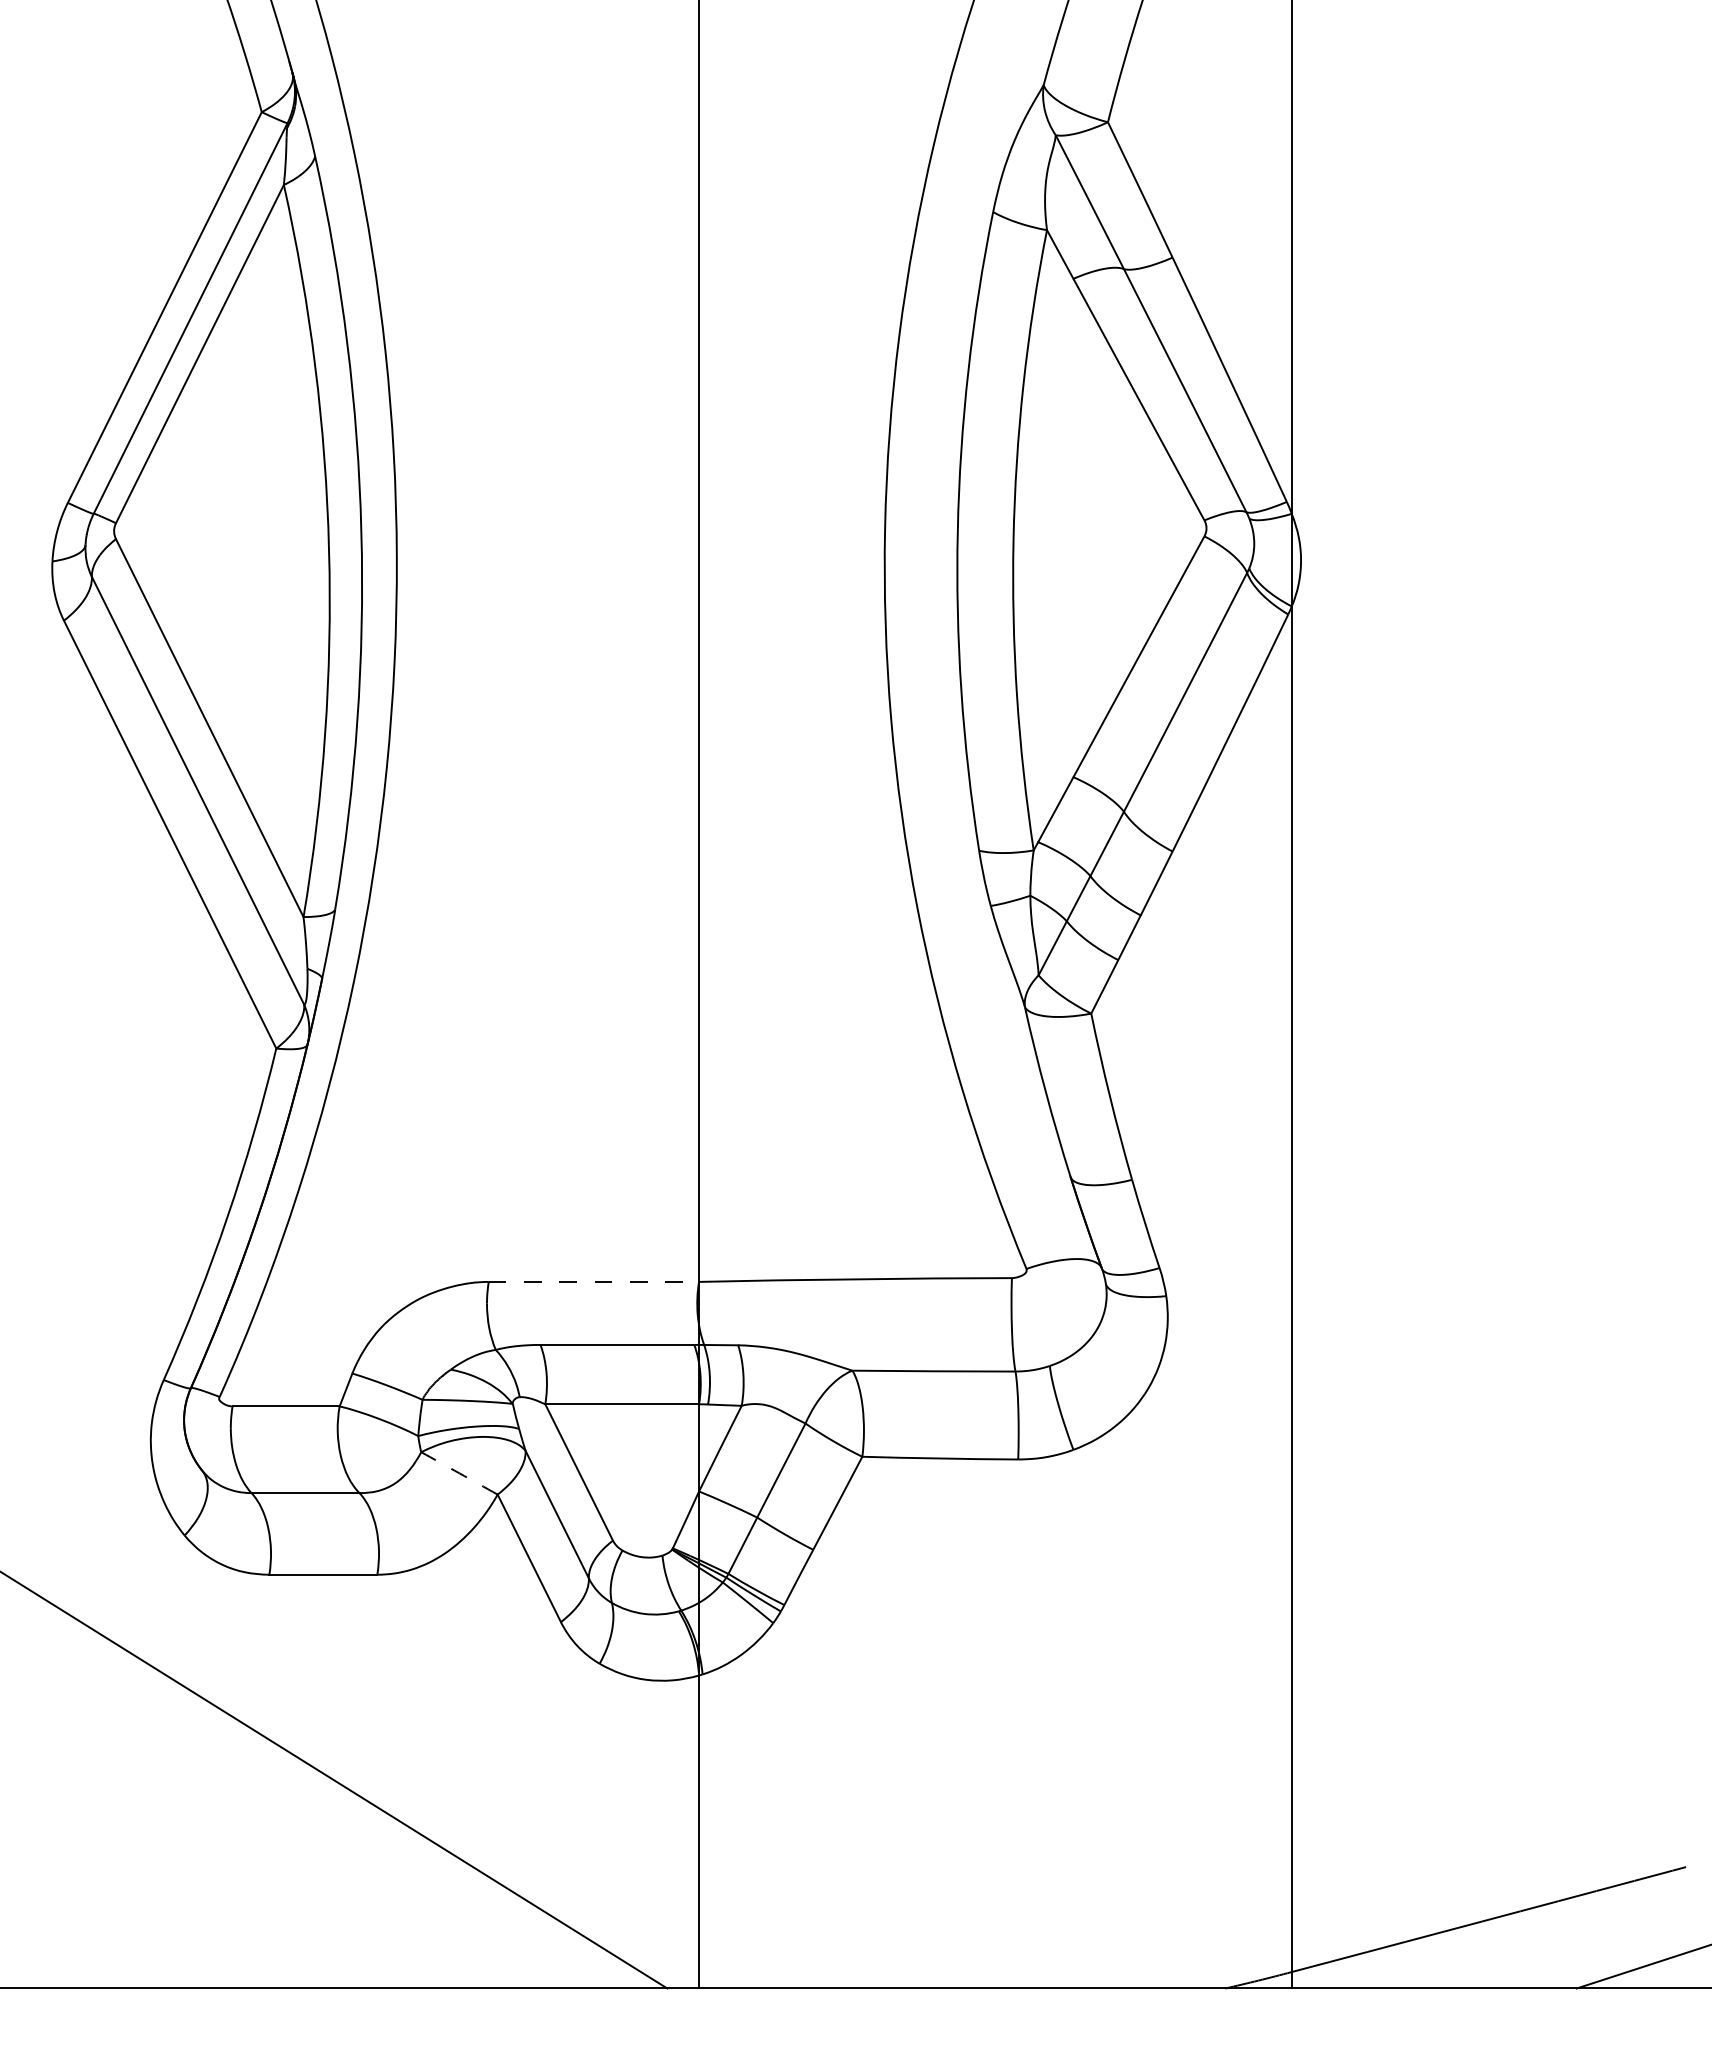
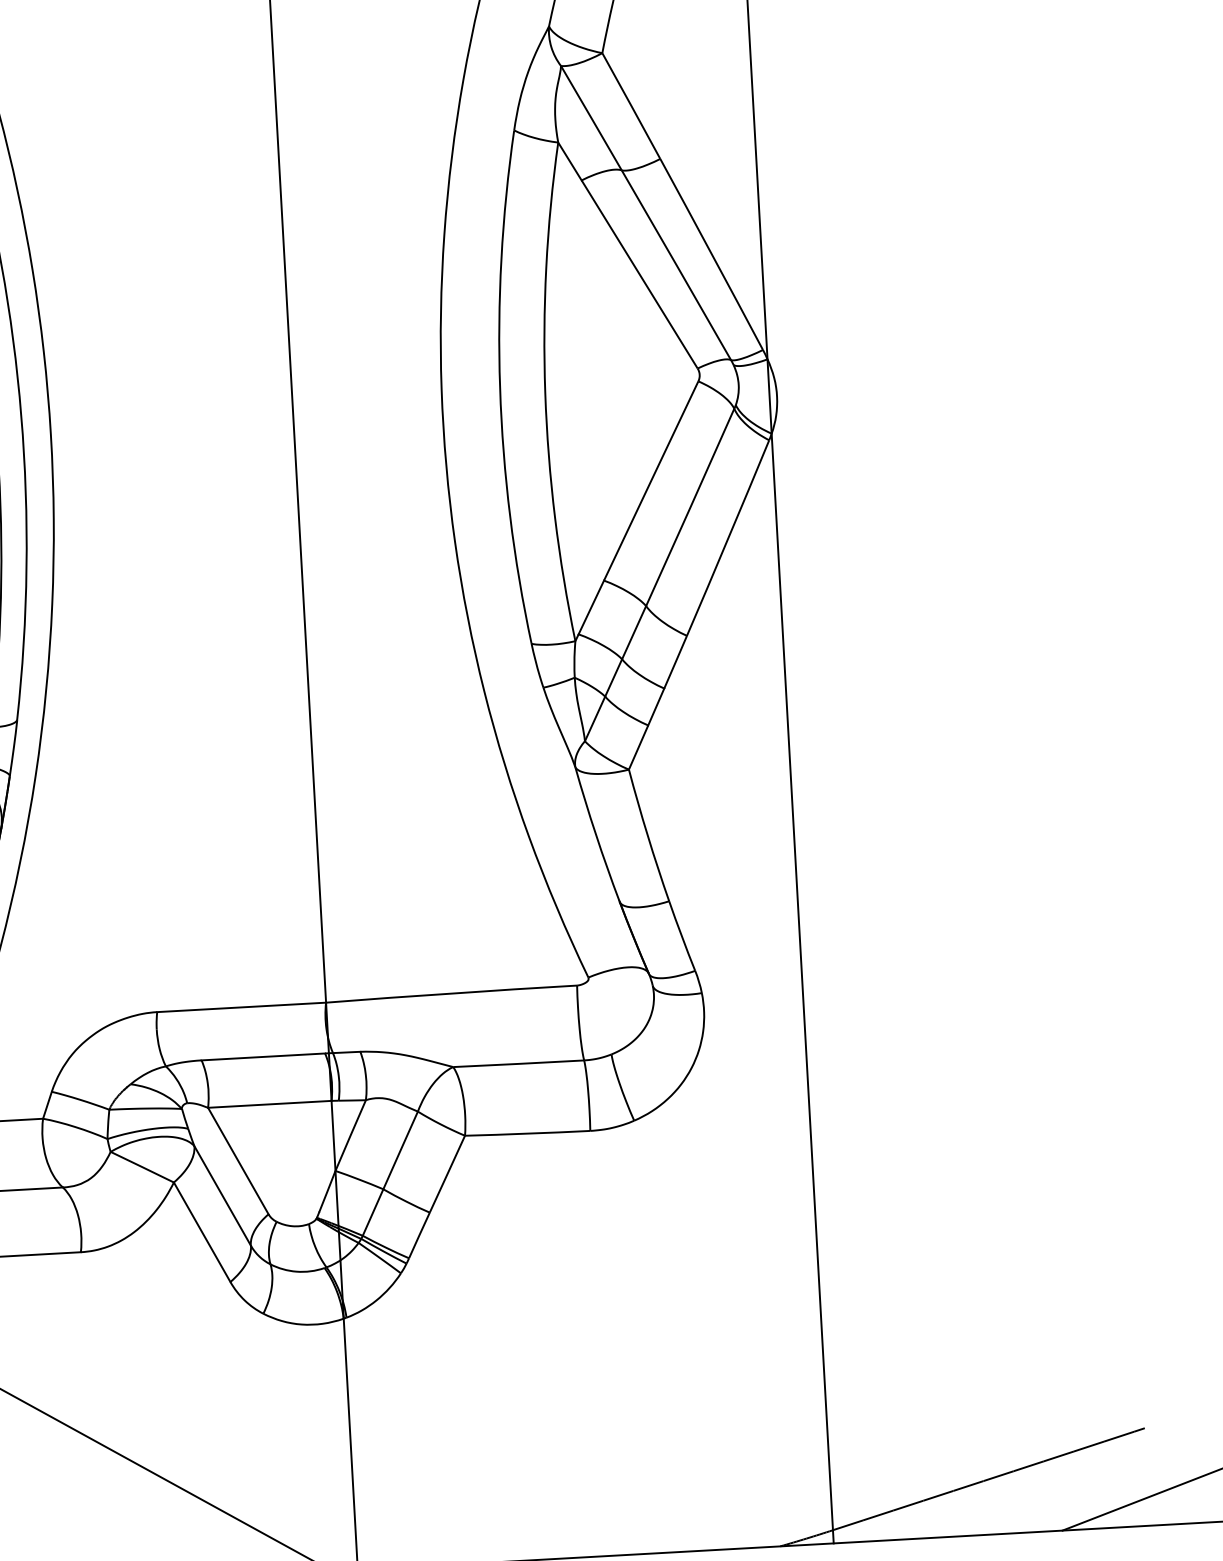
line: (594, 1281) -> (242, 1007), dashed -> solid
arc: (459, 1473) -> (142, 1167), dashed -> solid

